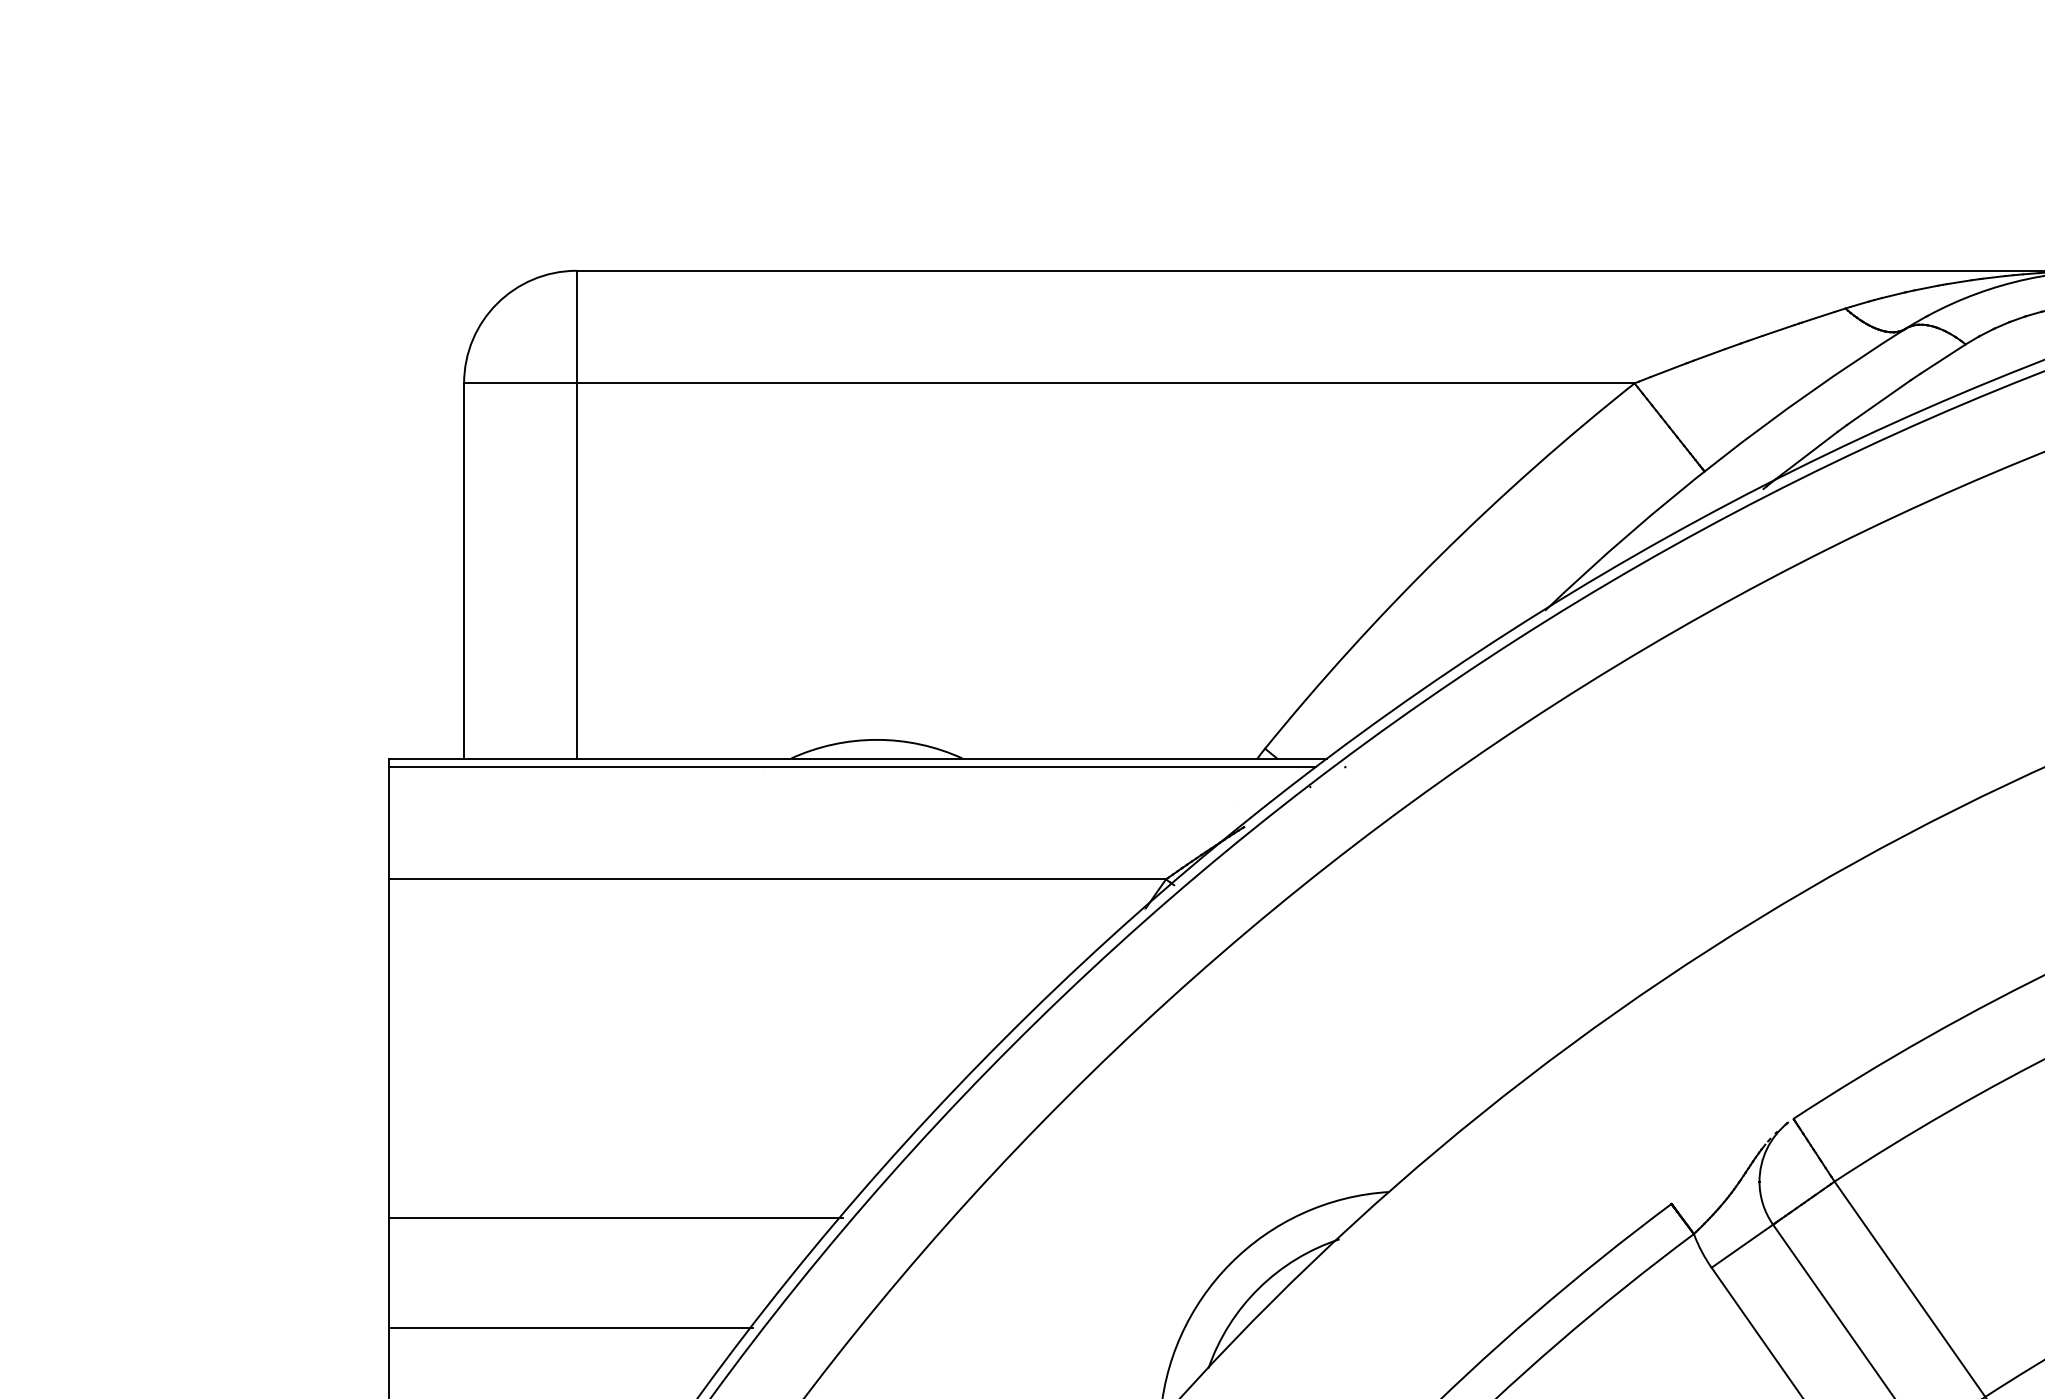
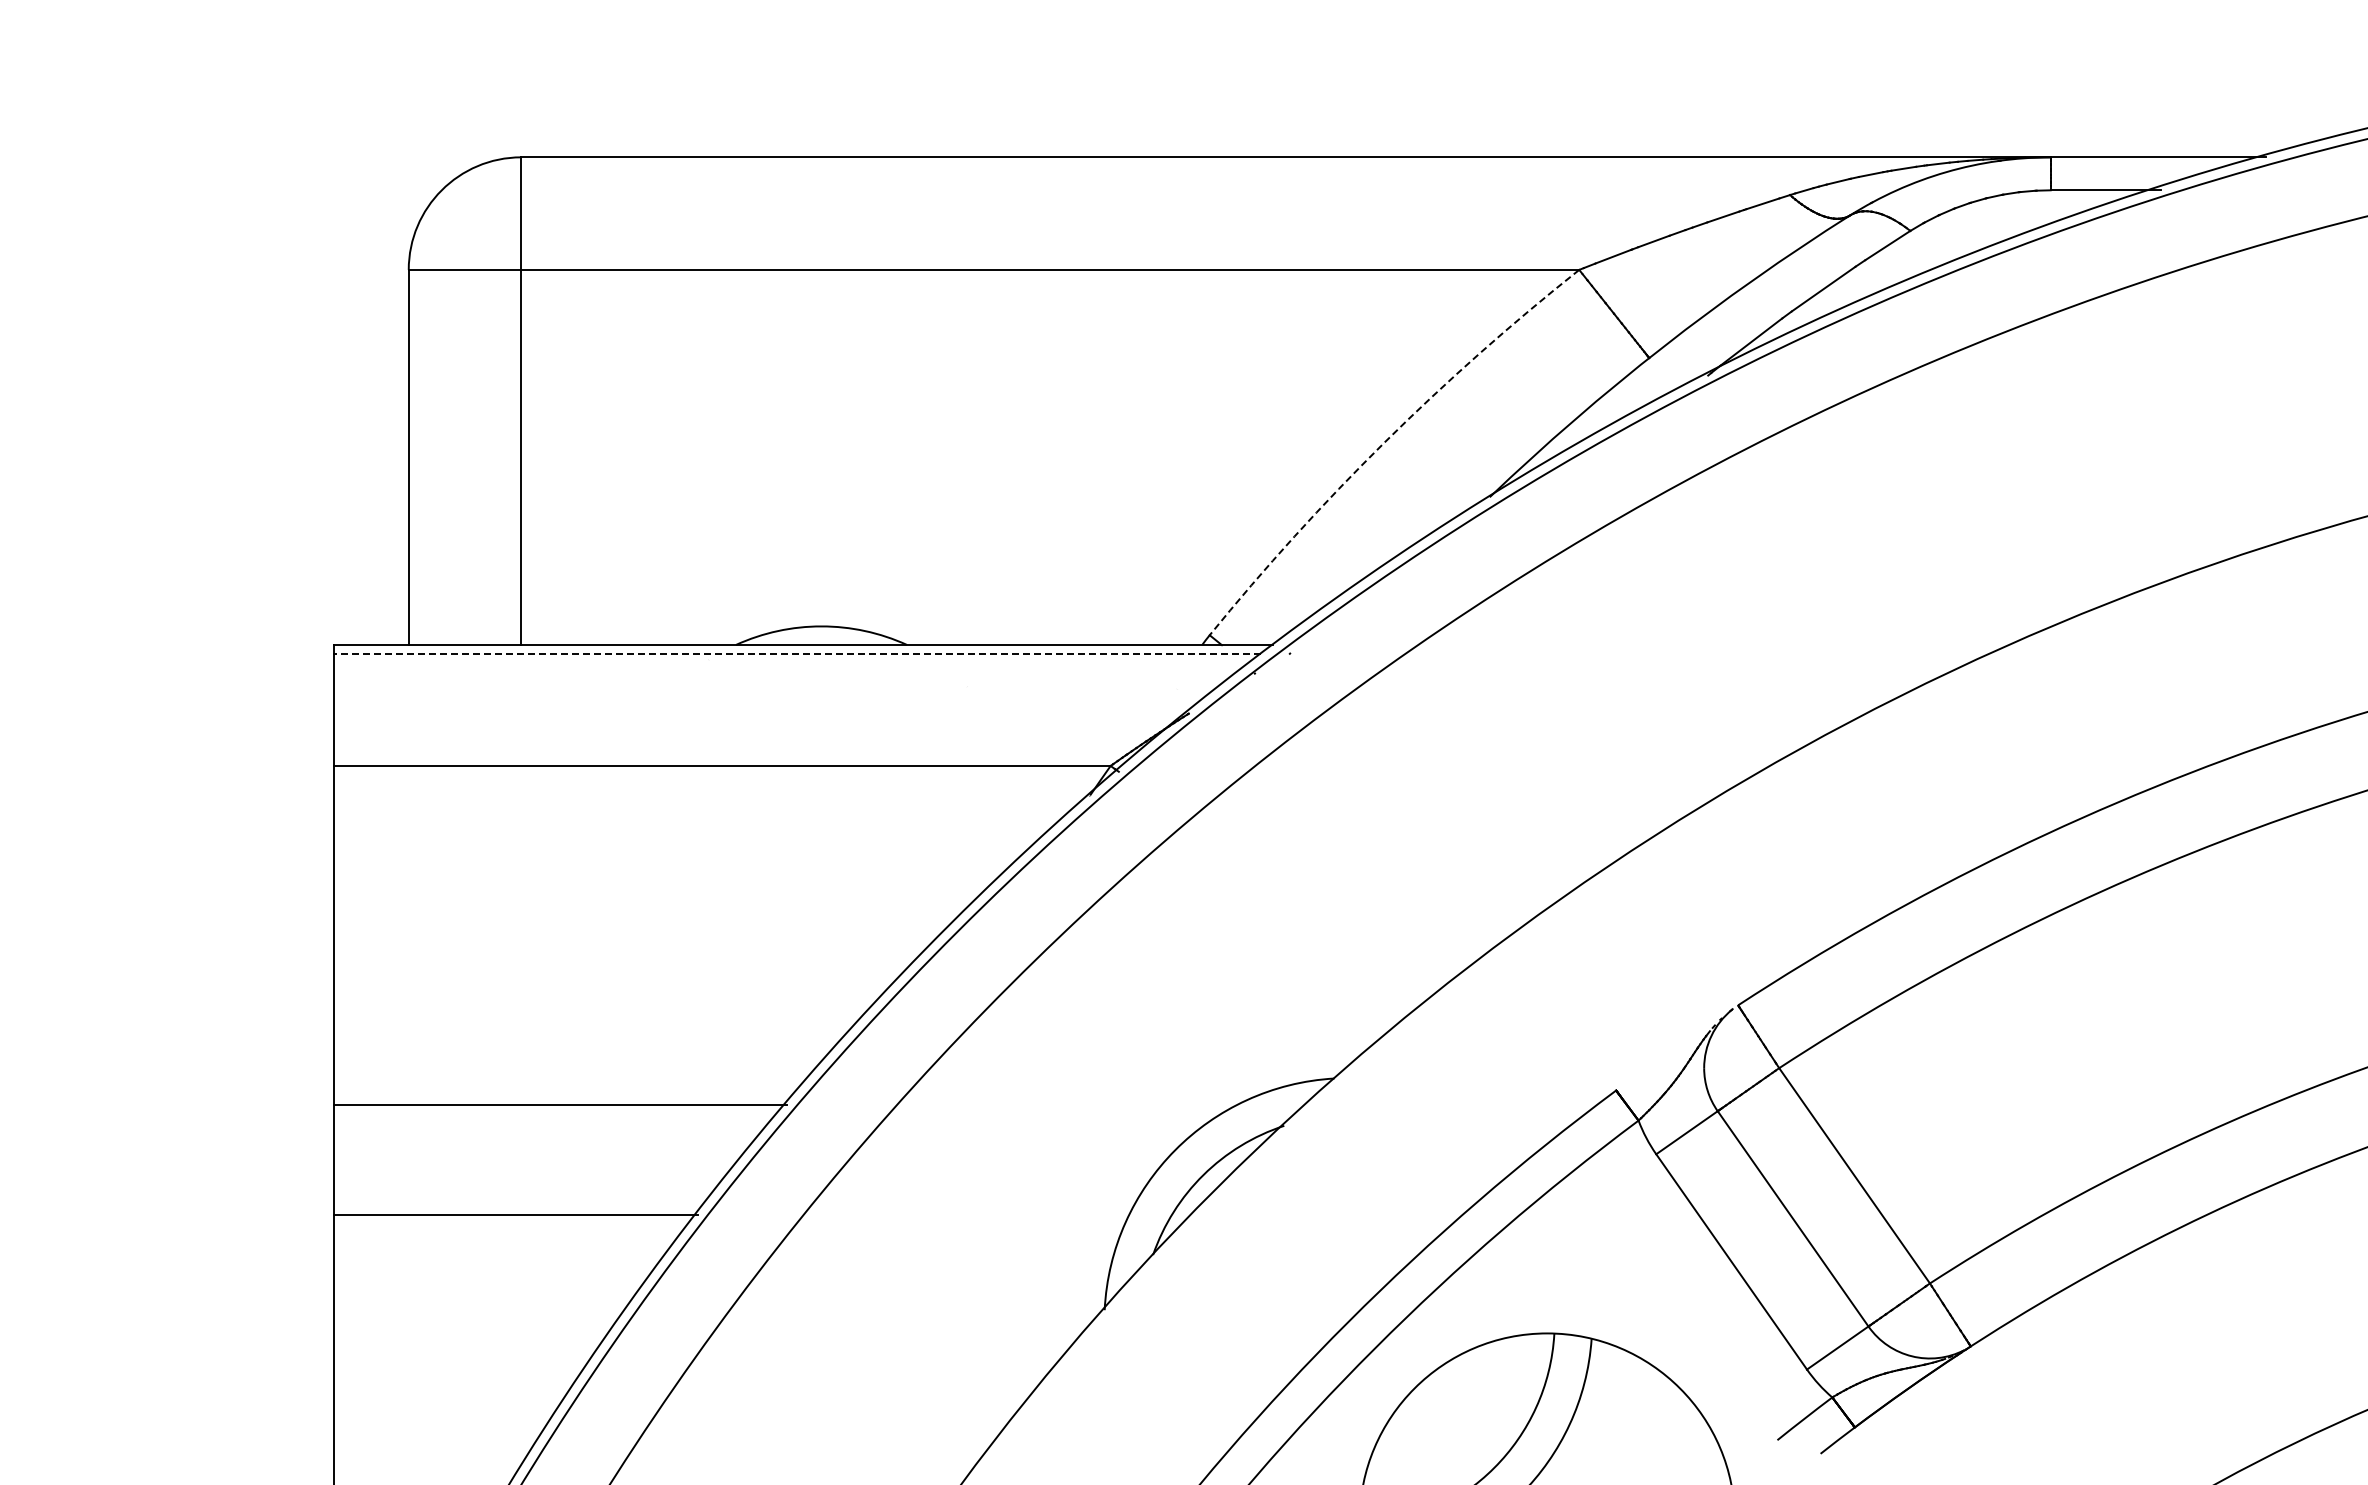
arc: (1439, 555) -> (1384, 442), solid -> dashed
line: (852, 766) -> (797, 653), solid -> dashed

